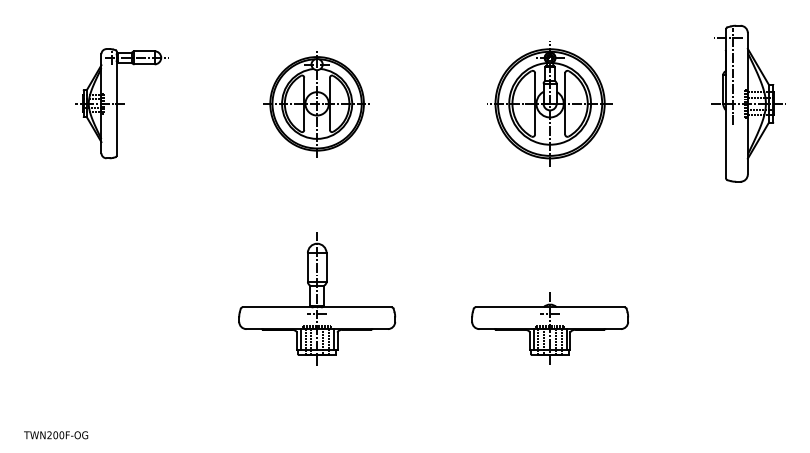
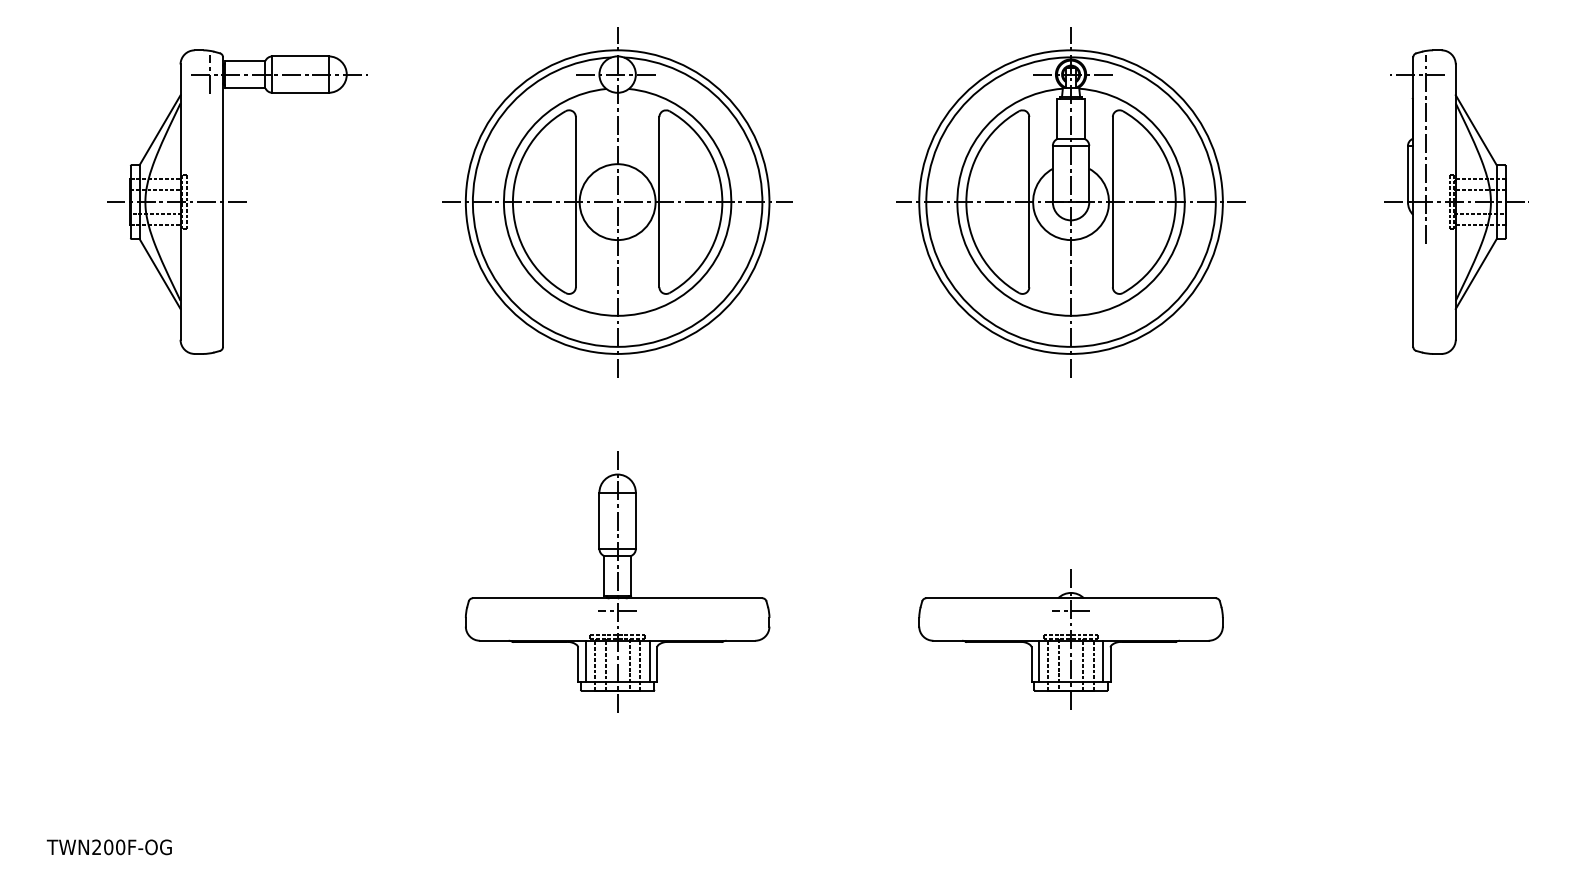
part: (121, 103) -> (236, 201), size x1.43
part: (316, 103) -> (616, 201), size x1.67
part: (549, 103) -> (1069, 201), size x1.43

